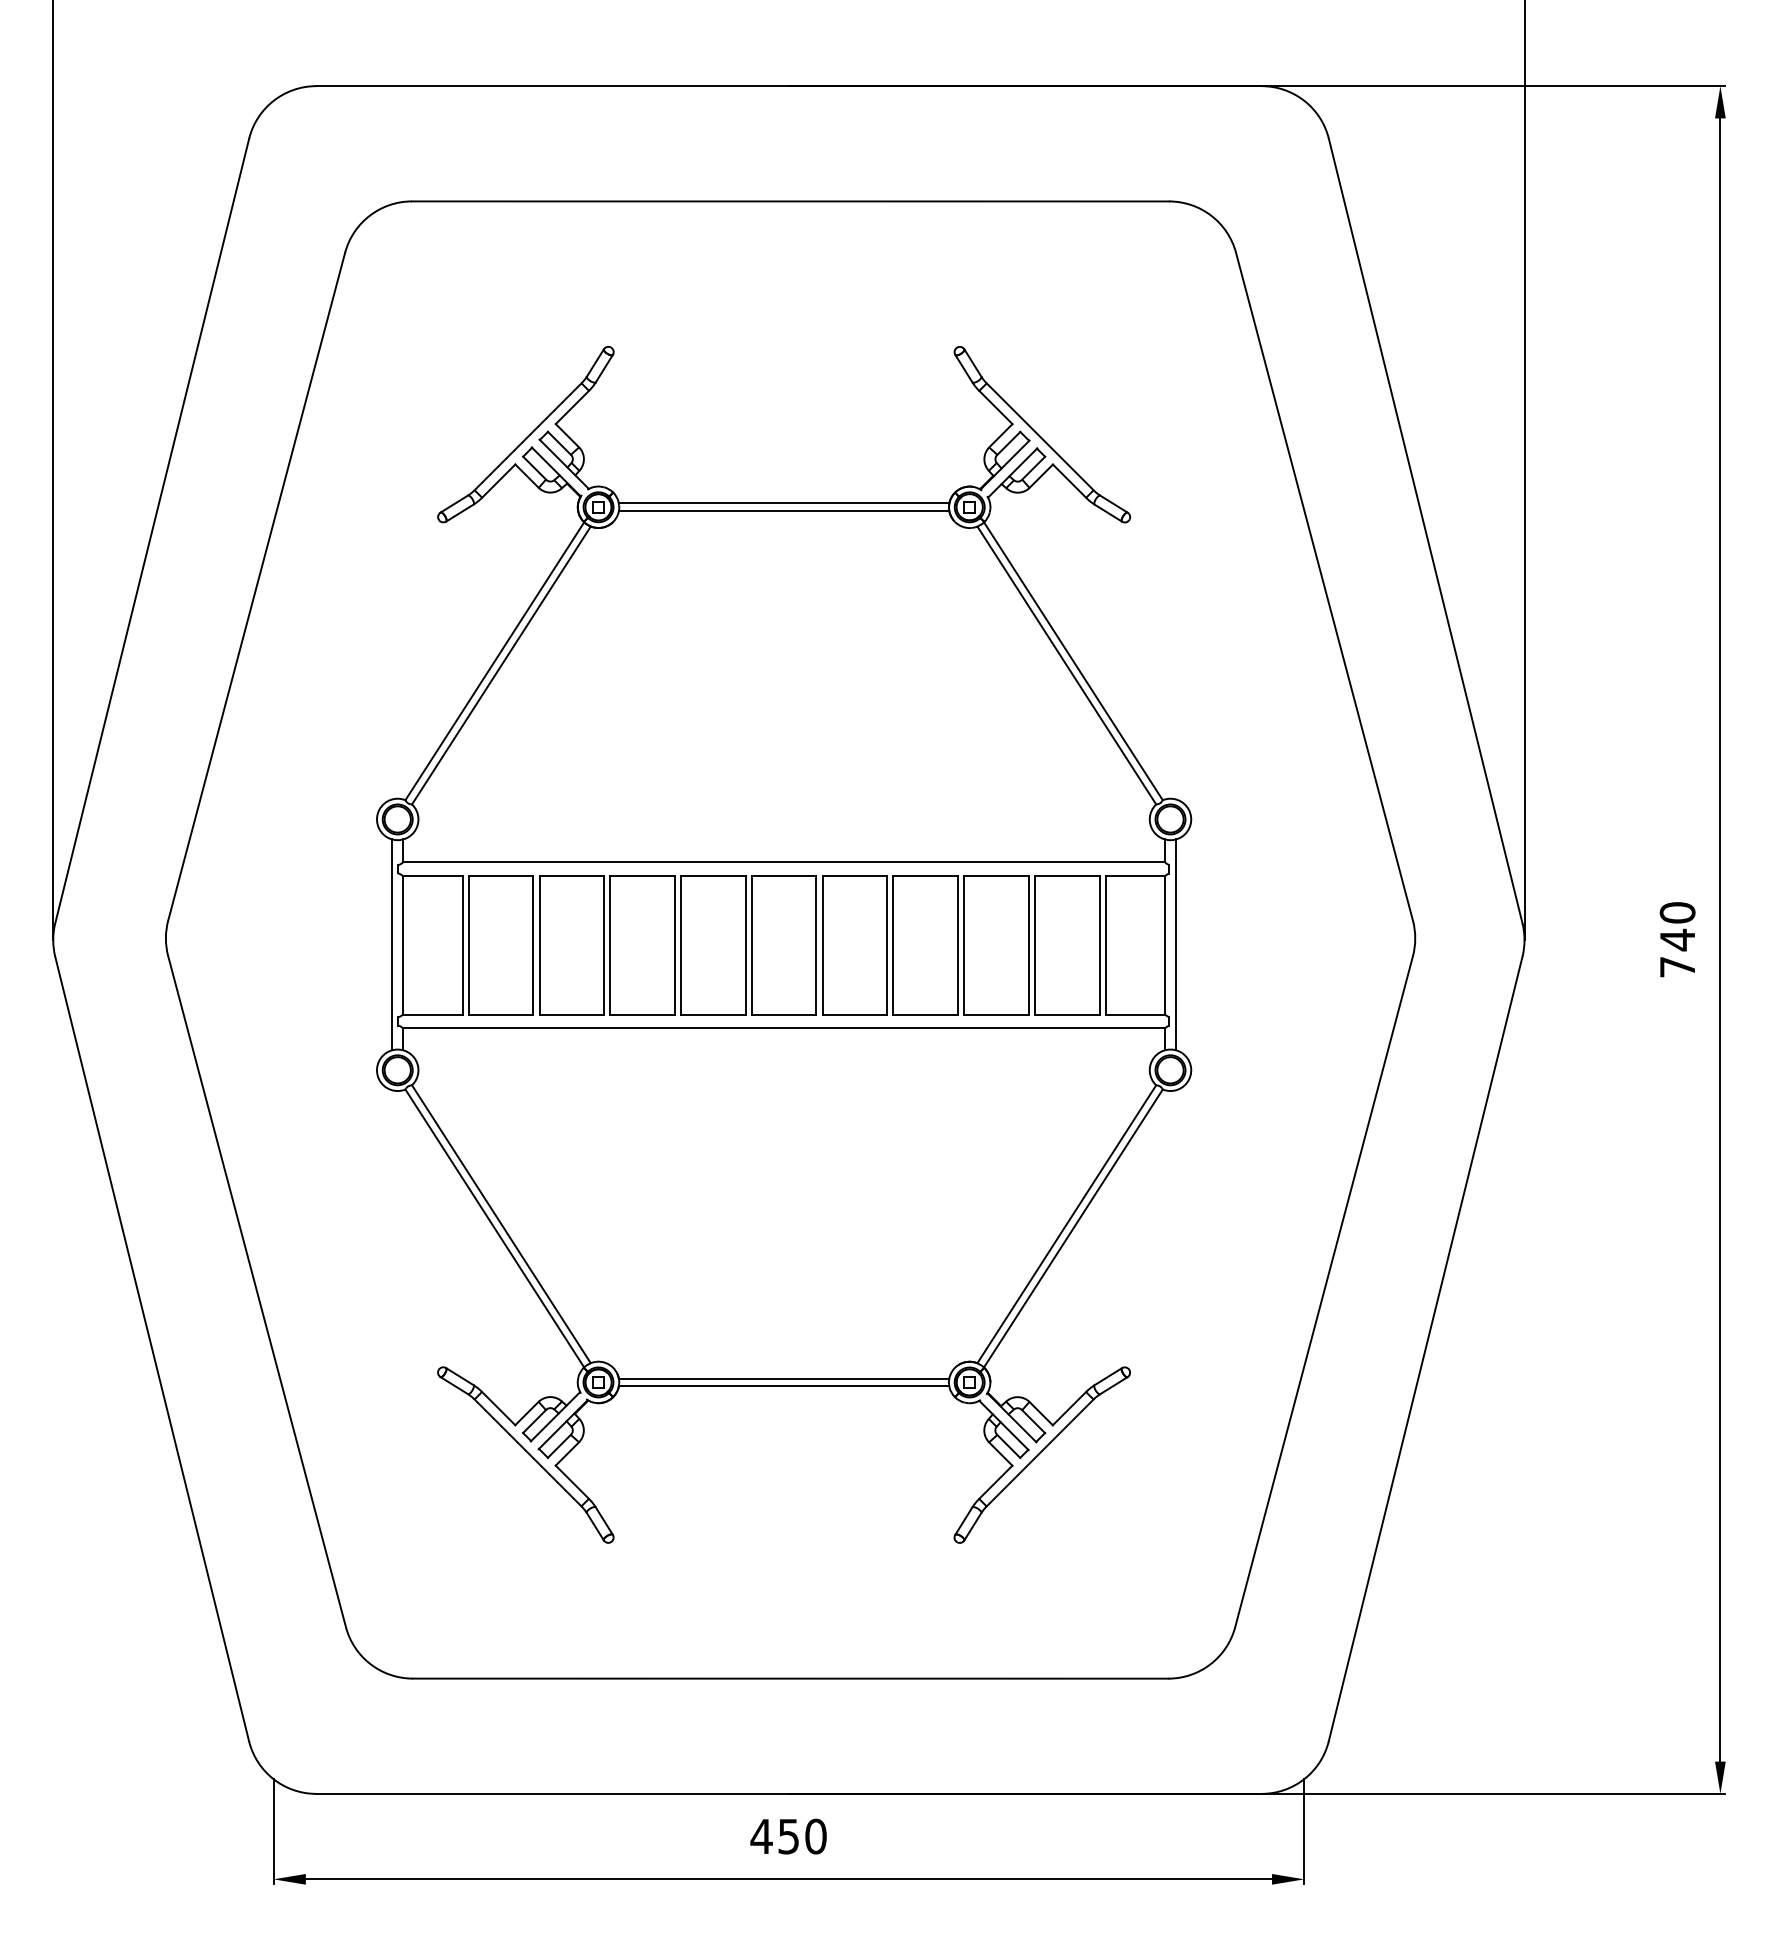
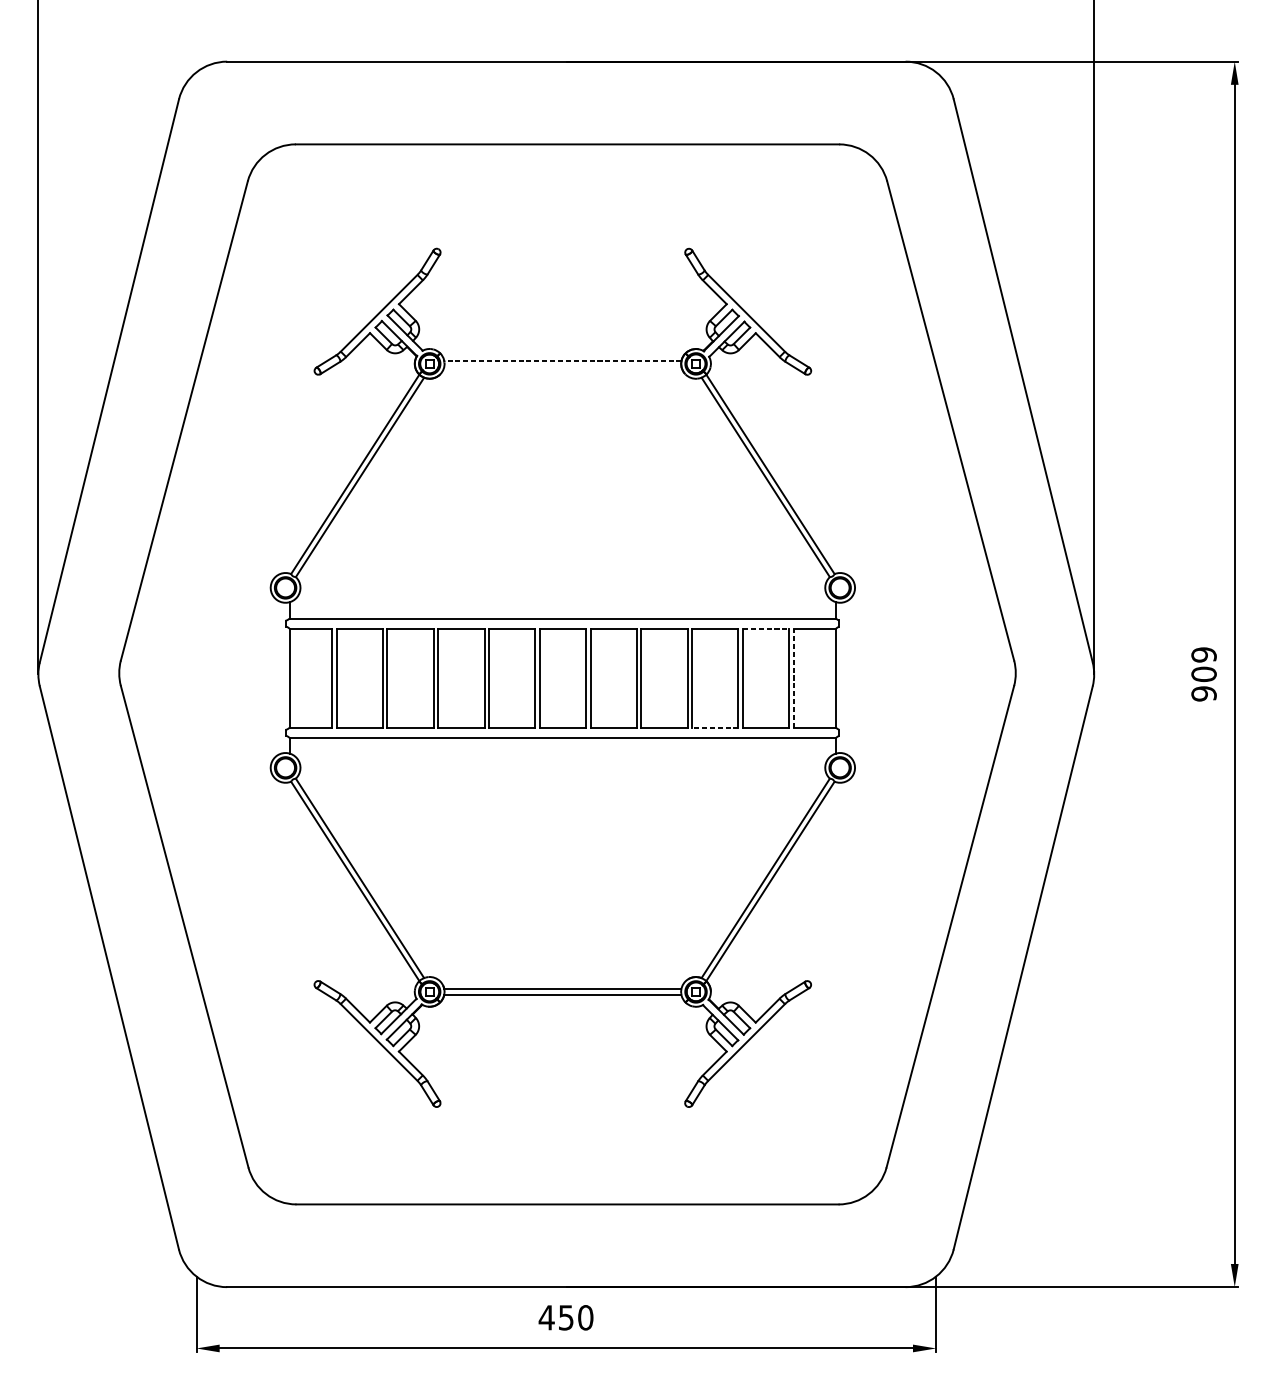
line: (783, 503) -> (562, 361), solid -> dashed
line: (783, 511) -> (562, 366), removed
line: (1067, 876) -> (766, 628), solid -> dashed
text: (1677, 939) -> (1203, 674), 740 -> 909
line: (392, 944) -> (281, 677), removed
line: (1105, 944) -> (793, 677), solid -> dashed
line: (1175, 944) -> (843, 677), removed
line: (996, 1014) -> (715, 727), solid -> dashed

